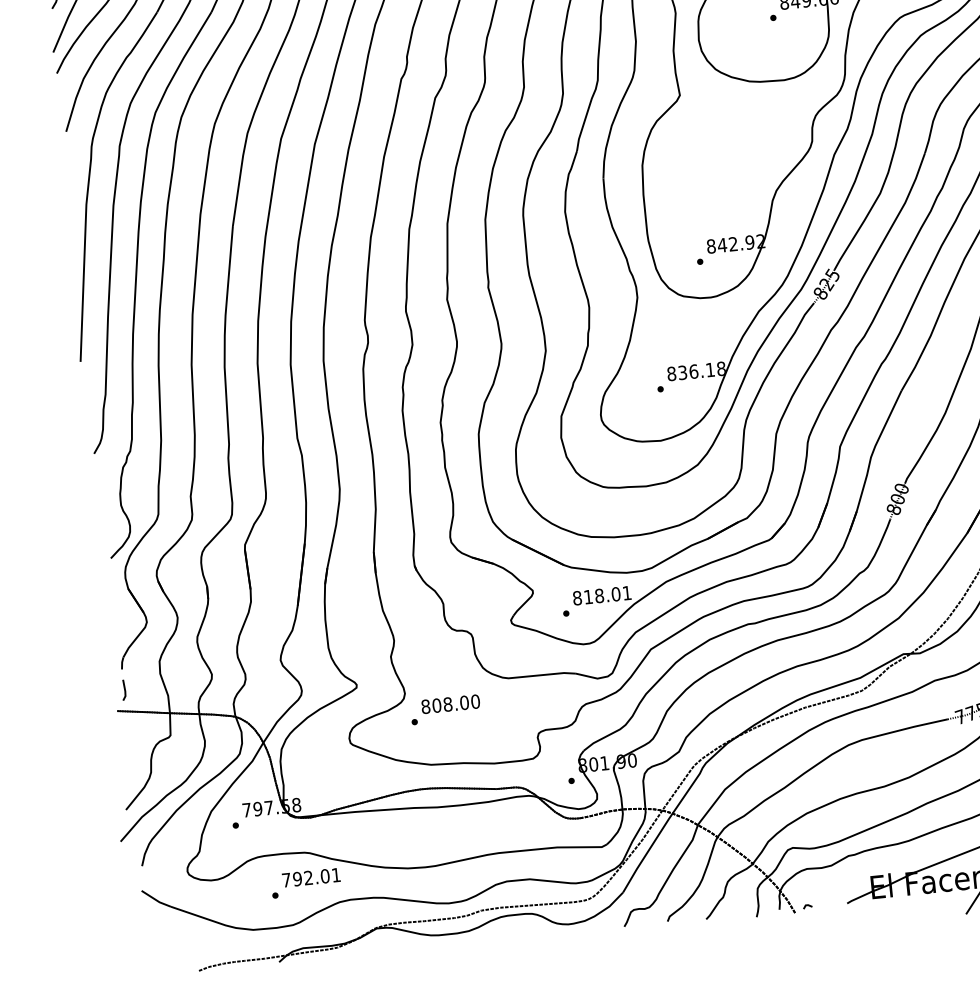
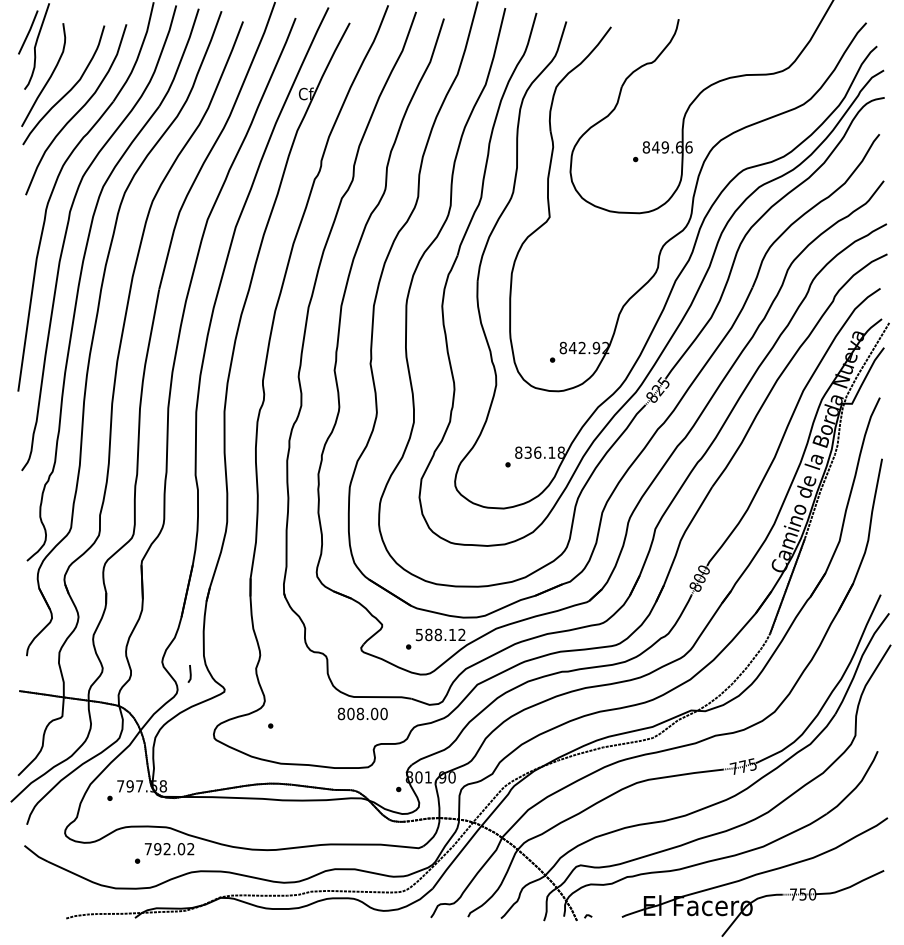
text: (601, 595) -> (440, 634), 818.01 -> 588.12
line: (123, 689) -> (189, 673), moved
text: (450, 703) -> (362, 713), moved
text: (335, 875) -> (190, 849), 792.01 -> 792.02

